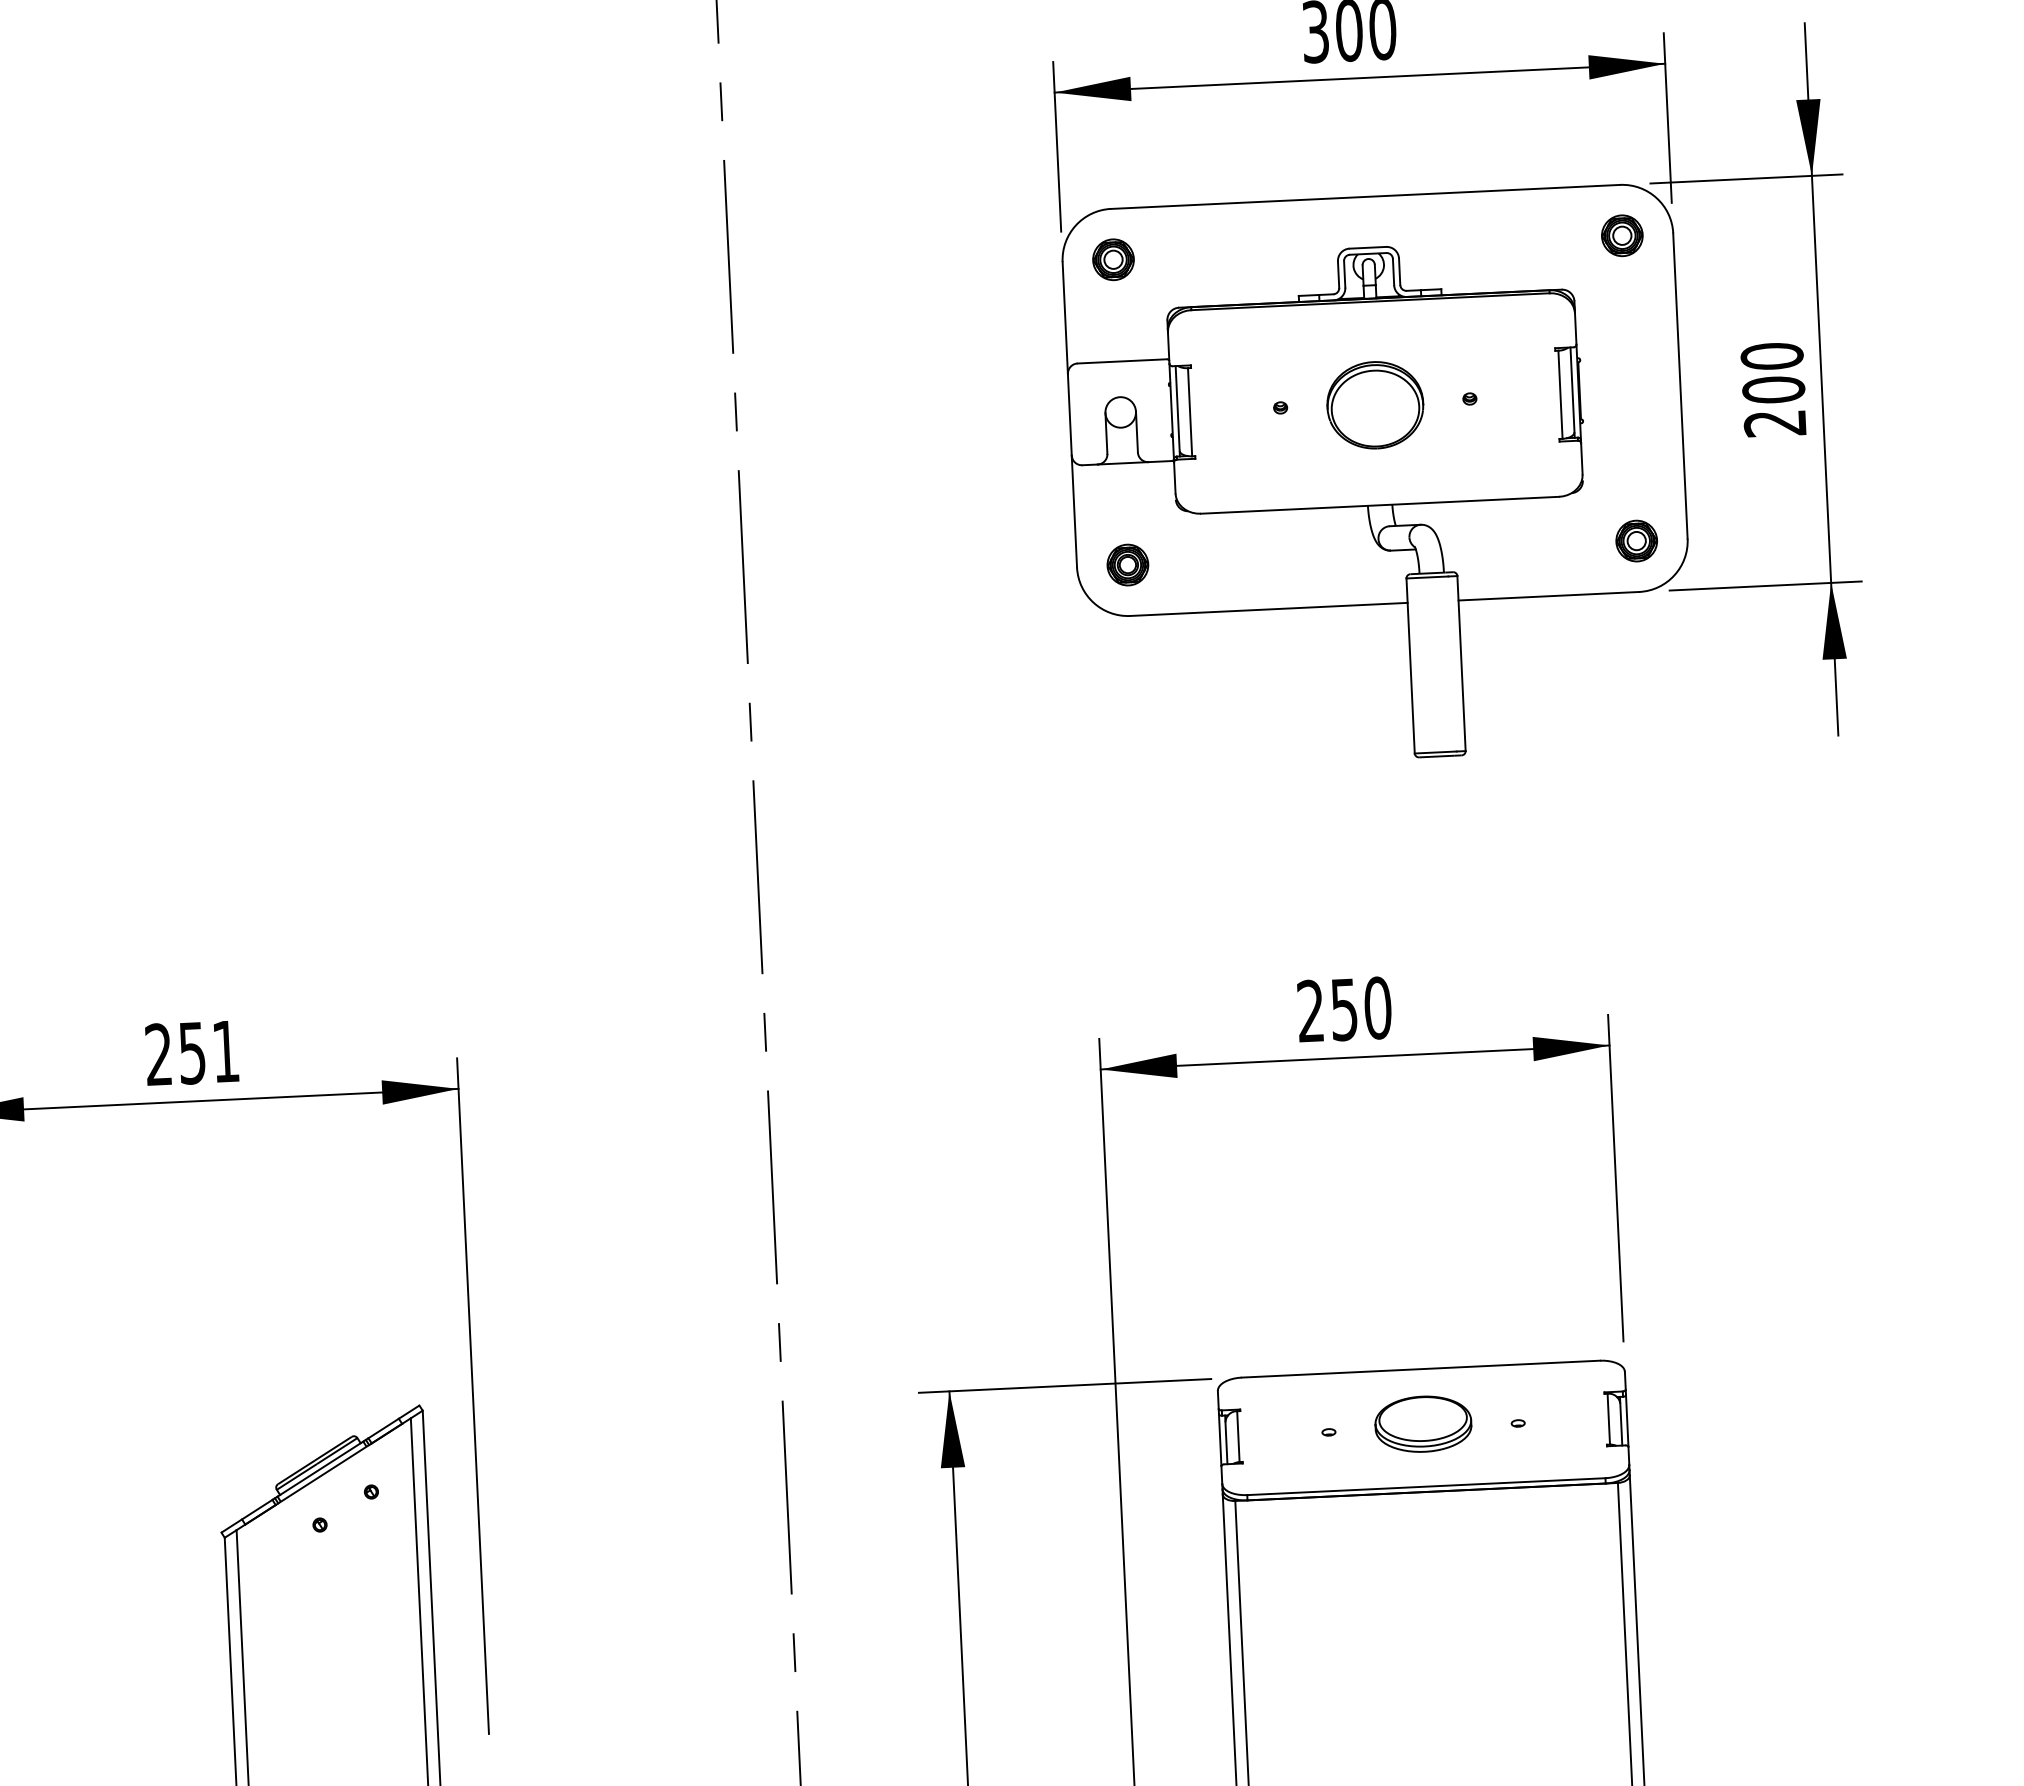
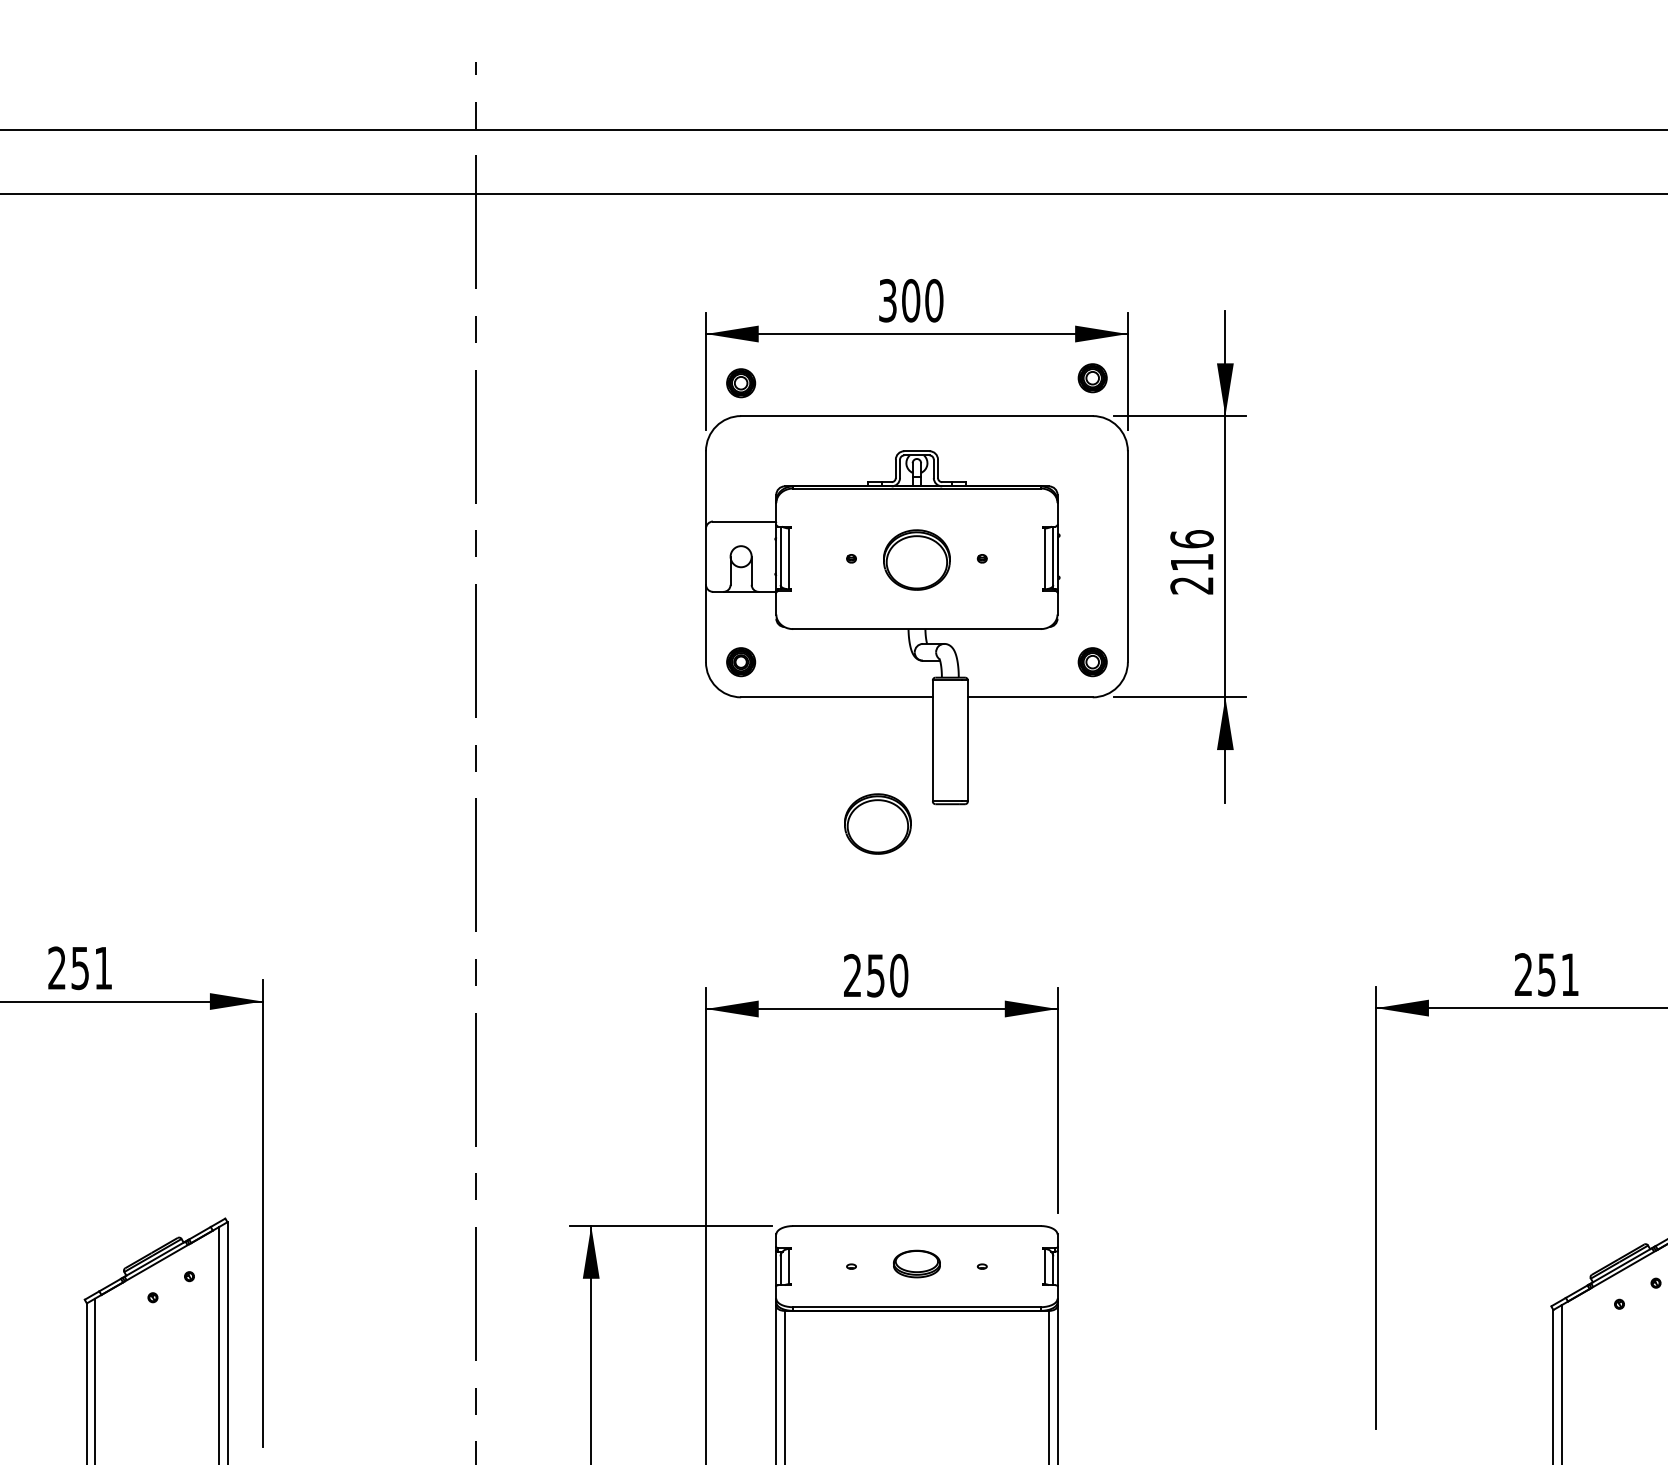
part: (1622, 236) -> (1092, 378), moved
part: (1114, 260) -> (741, 383), moved
text: (1772, 372) -> (1191, 550), 200 -> 216
part: (1336, 789) -> (877, 823), added
part: (1422, 1423) -> (916, 1263), size x0.7

